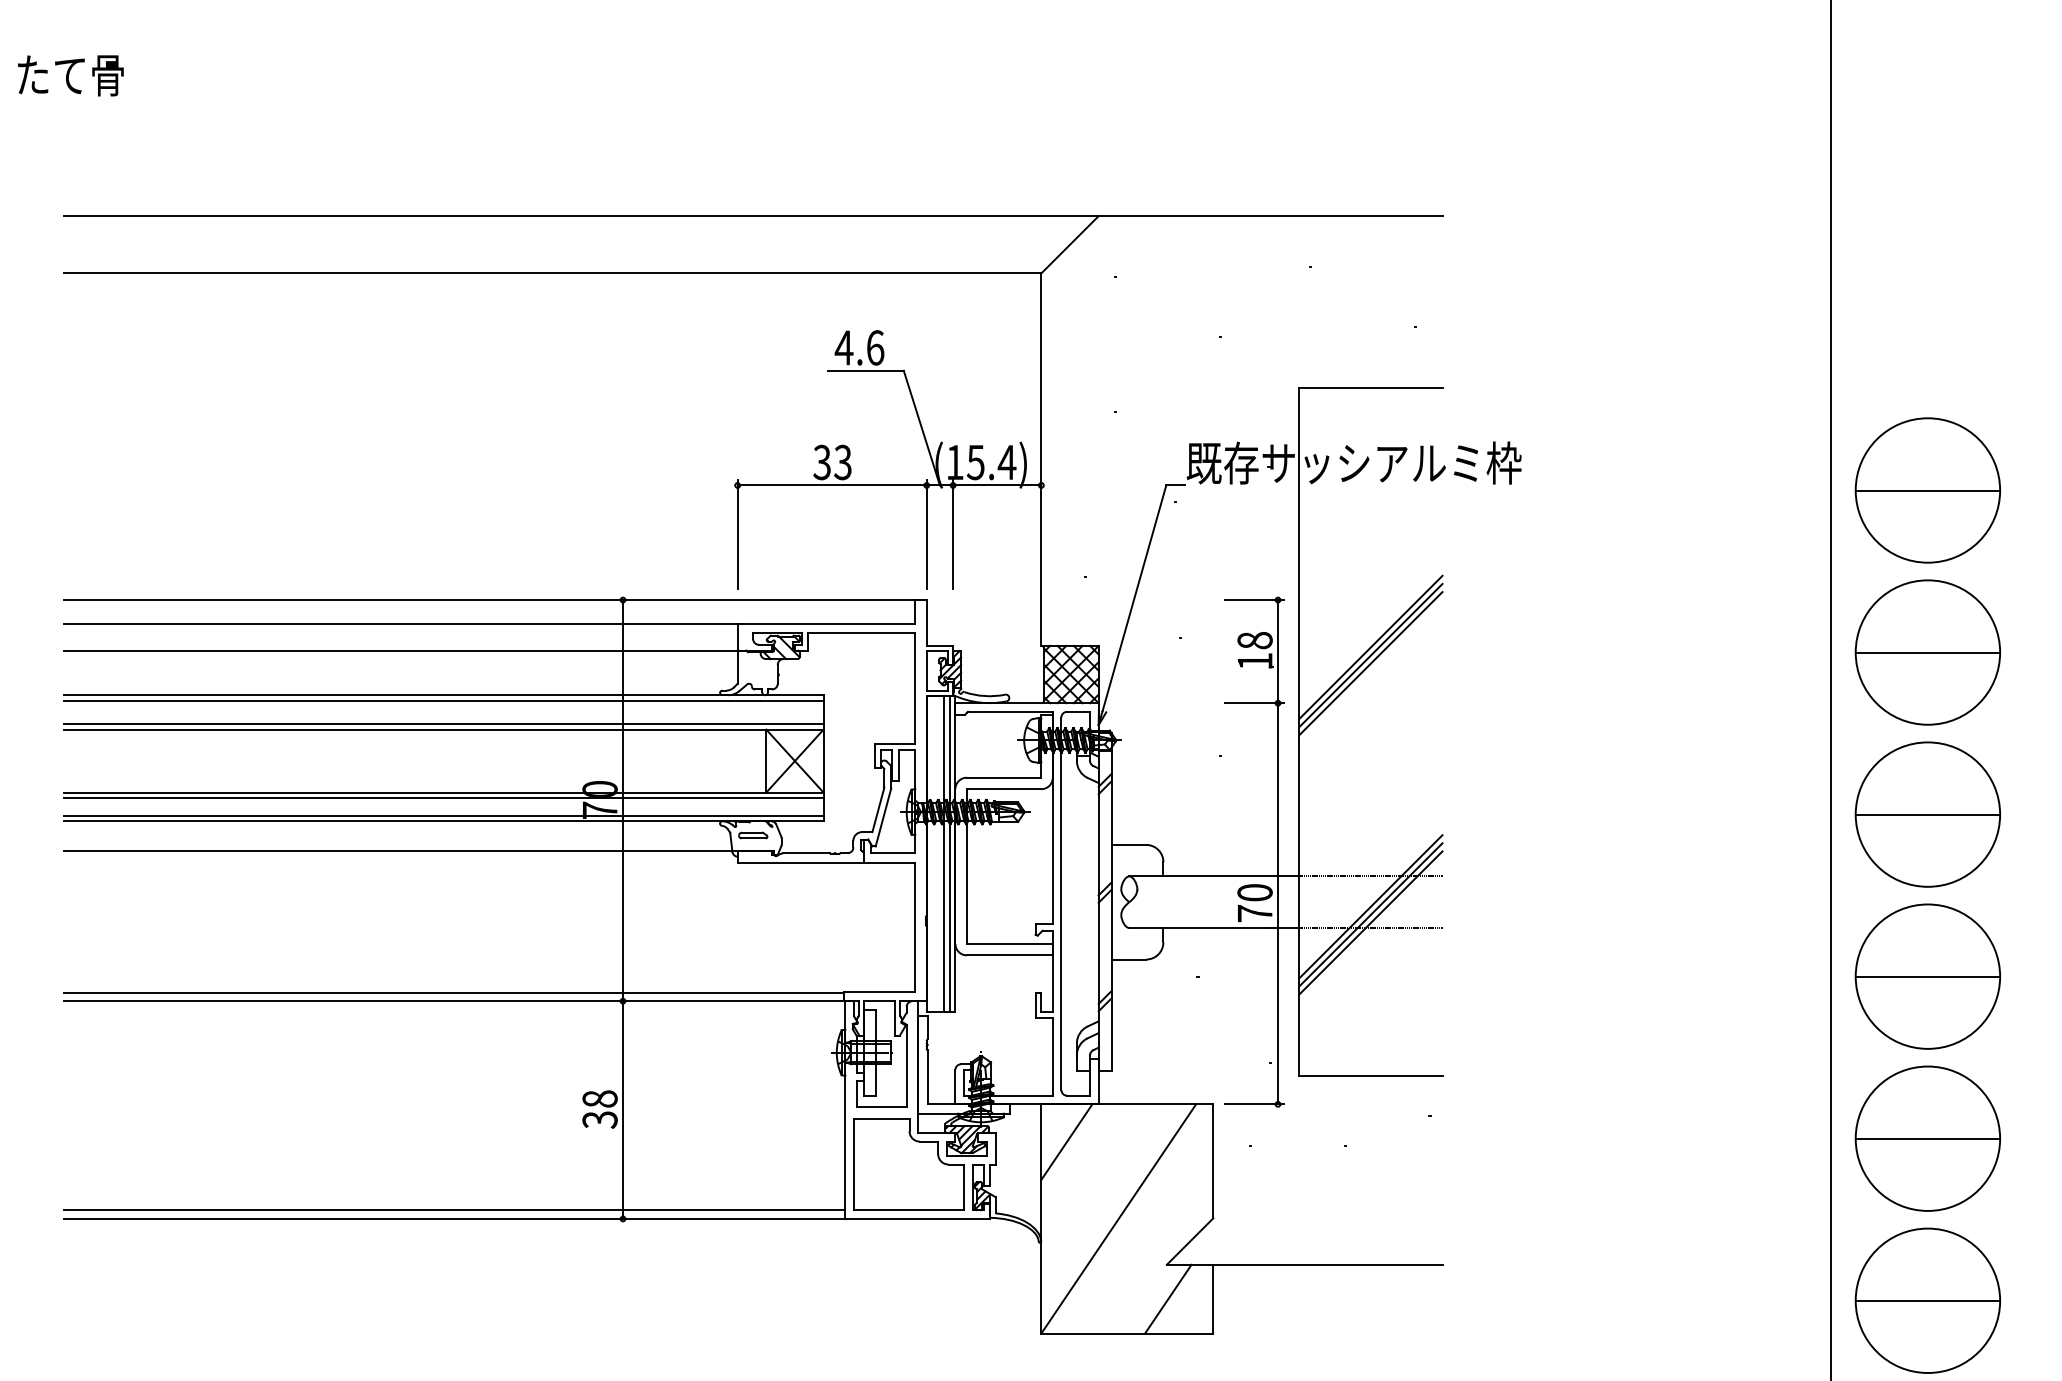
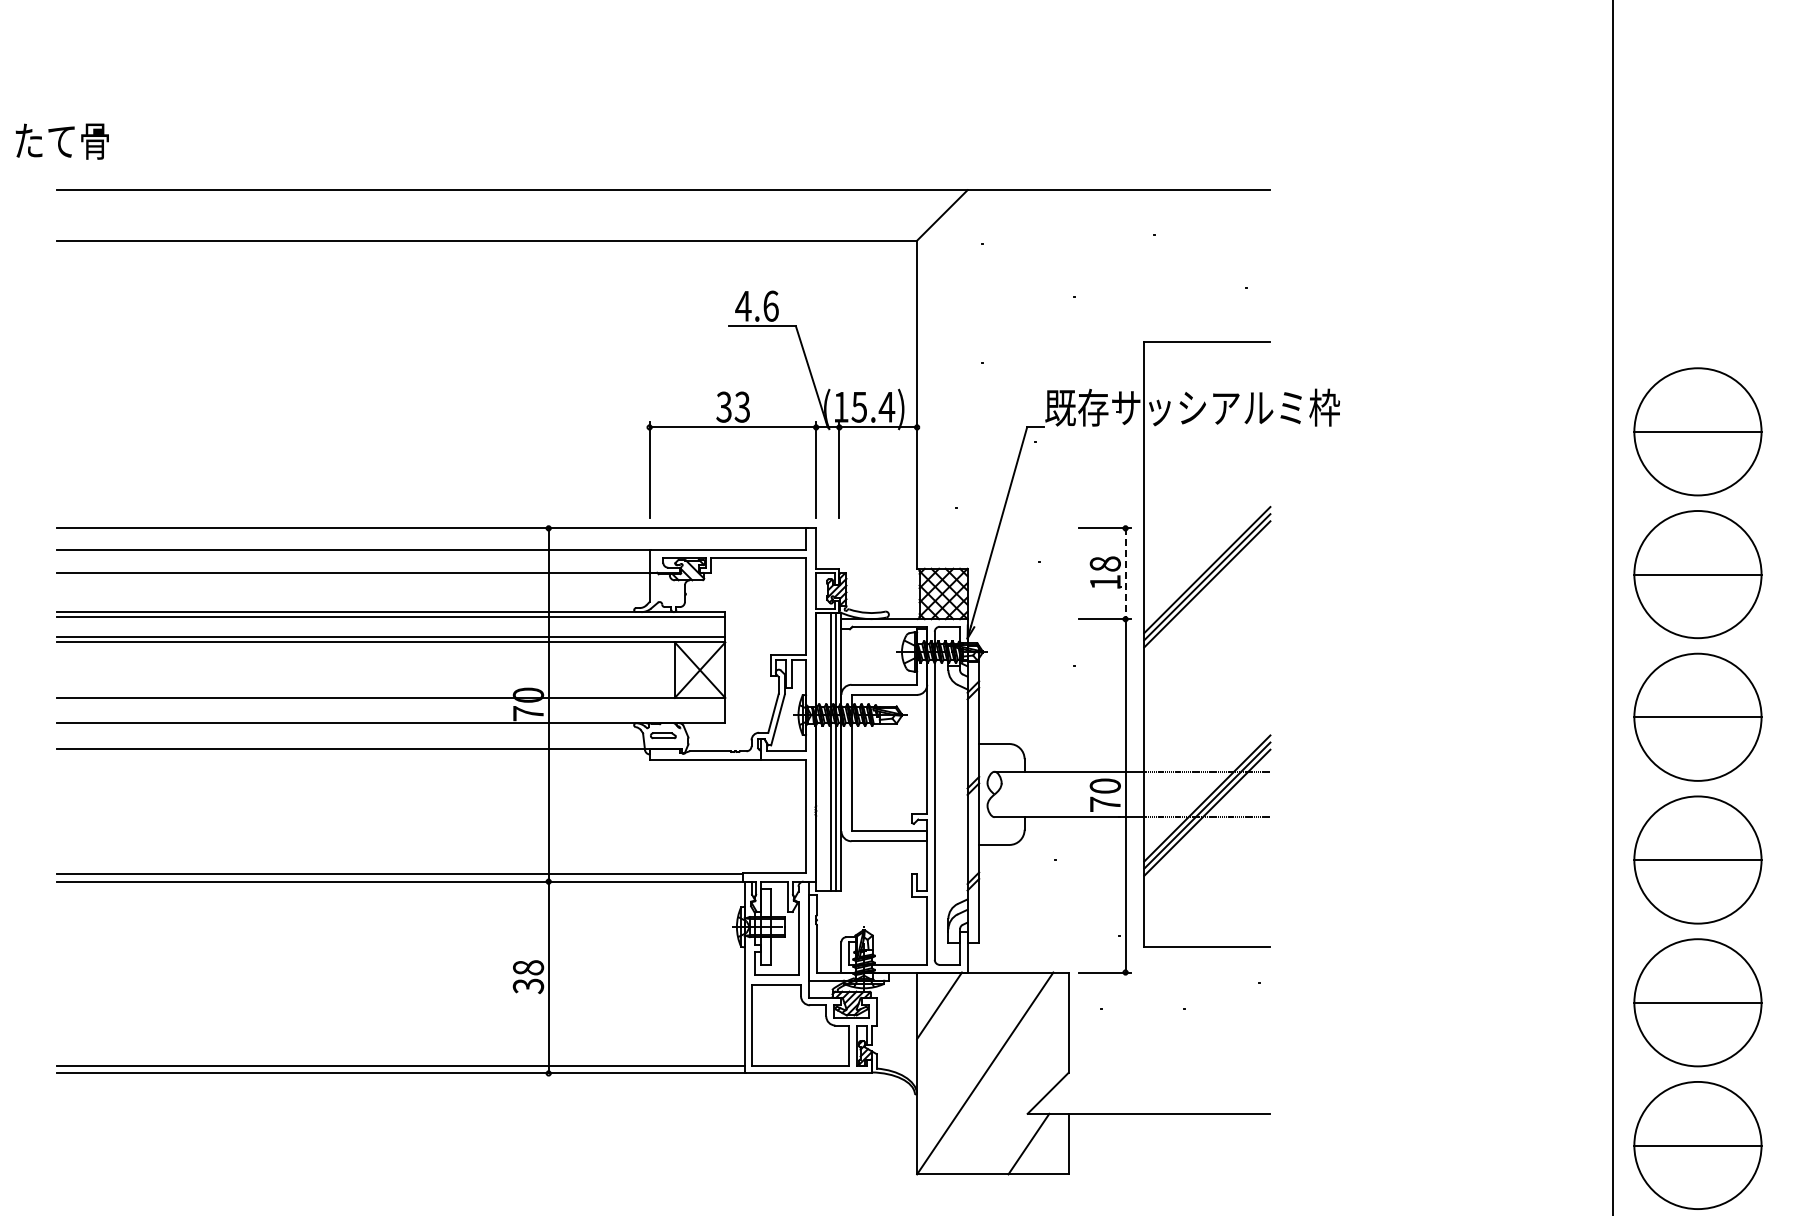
text: (69, 75) -> (61, 141), moved
line: (1277, 652) -> (1125, 574), solid -> dashed
line: (443, 797) -> (390, 702), removed
line: (443, 815) -> (390, 718), removed

